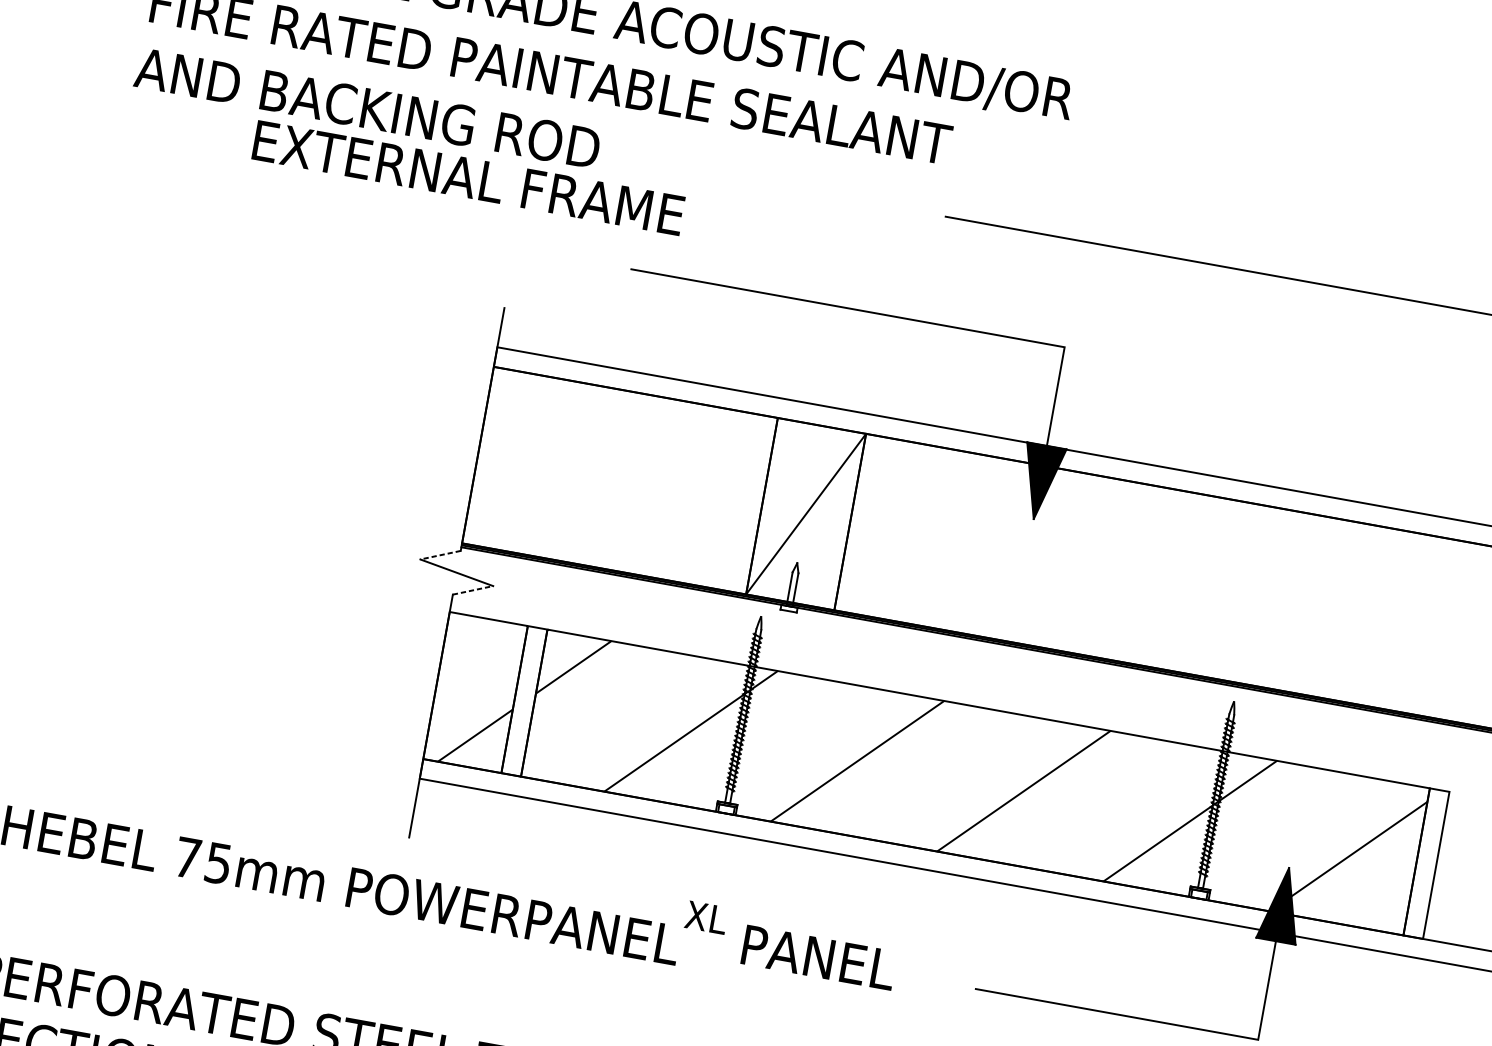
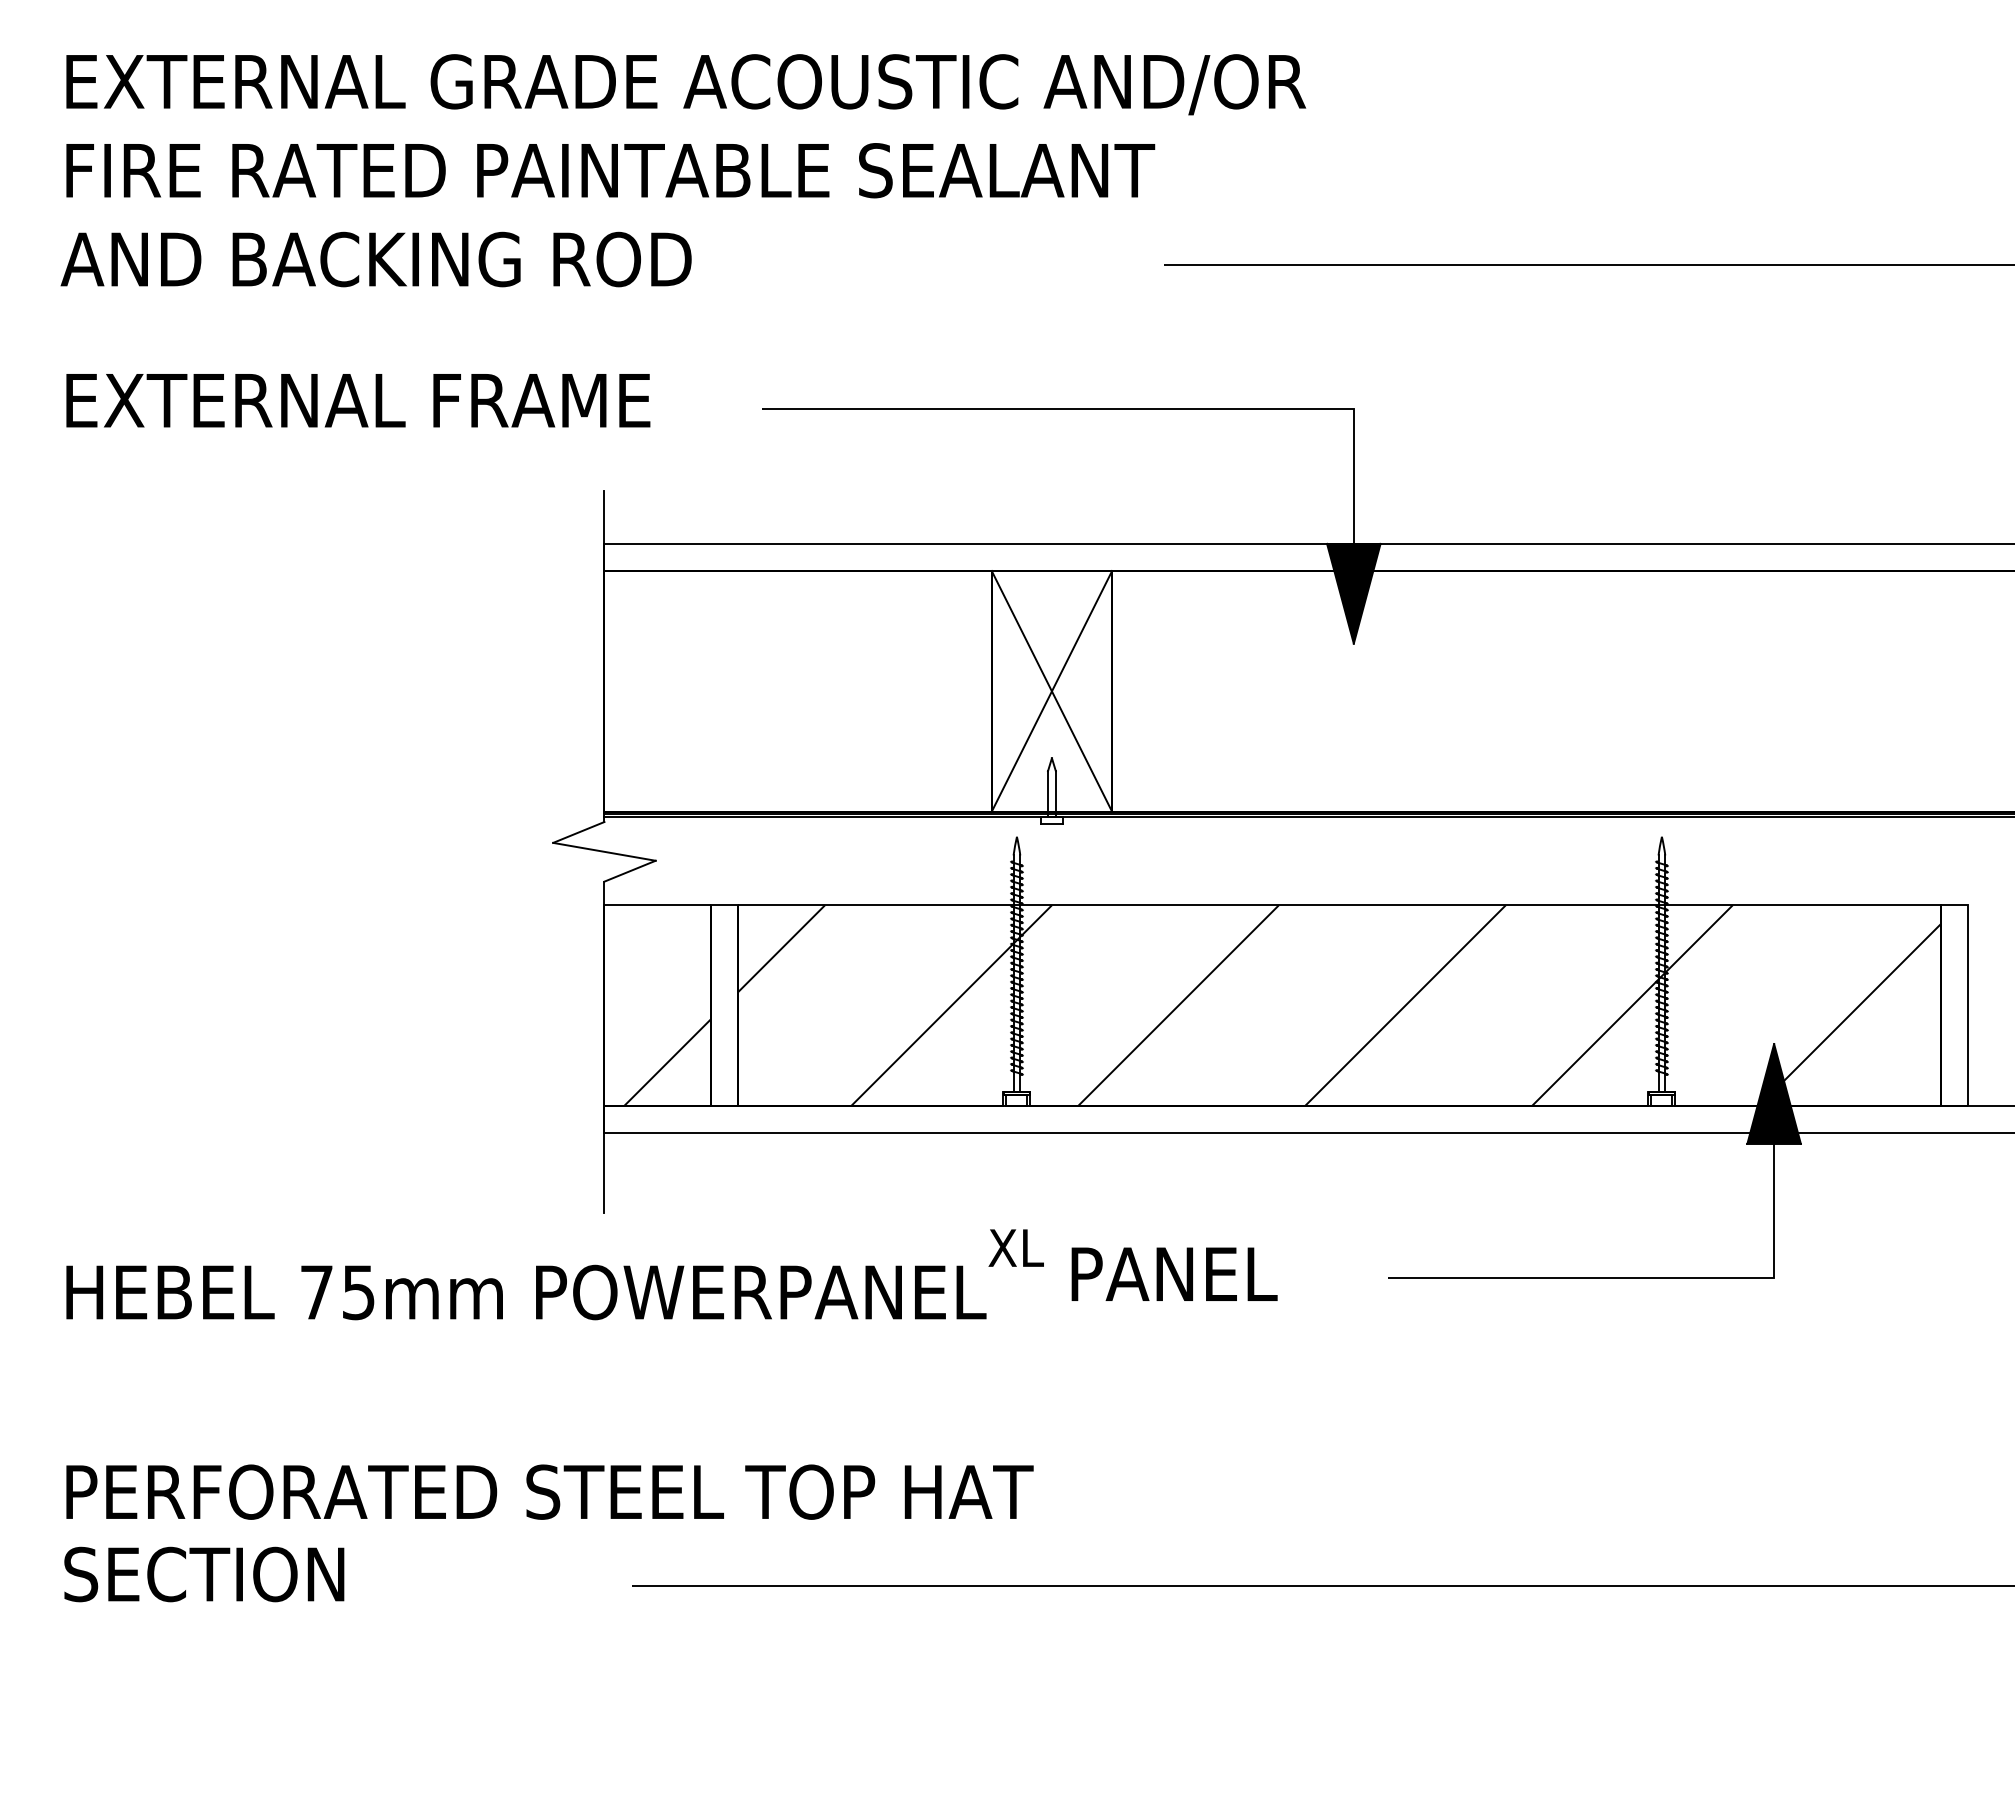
text: (468, 178) -> (358, 400), moved
line: (805, 514) -> (1051, 691), added
line: (440, 555) -> (578, 832), dashed -> solid
line: (473, 590) -> (630, 871), dashed -> solid

